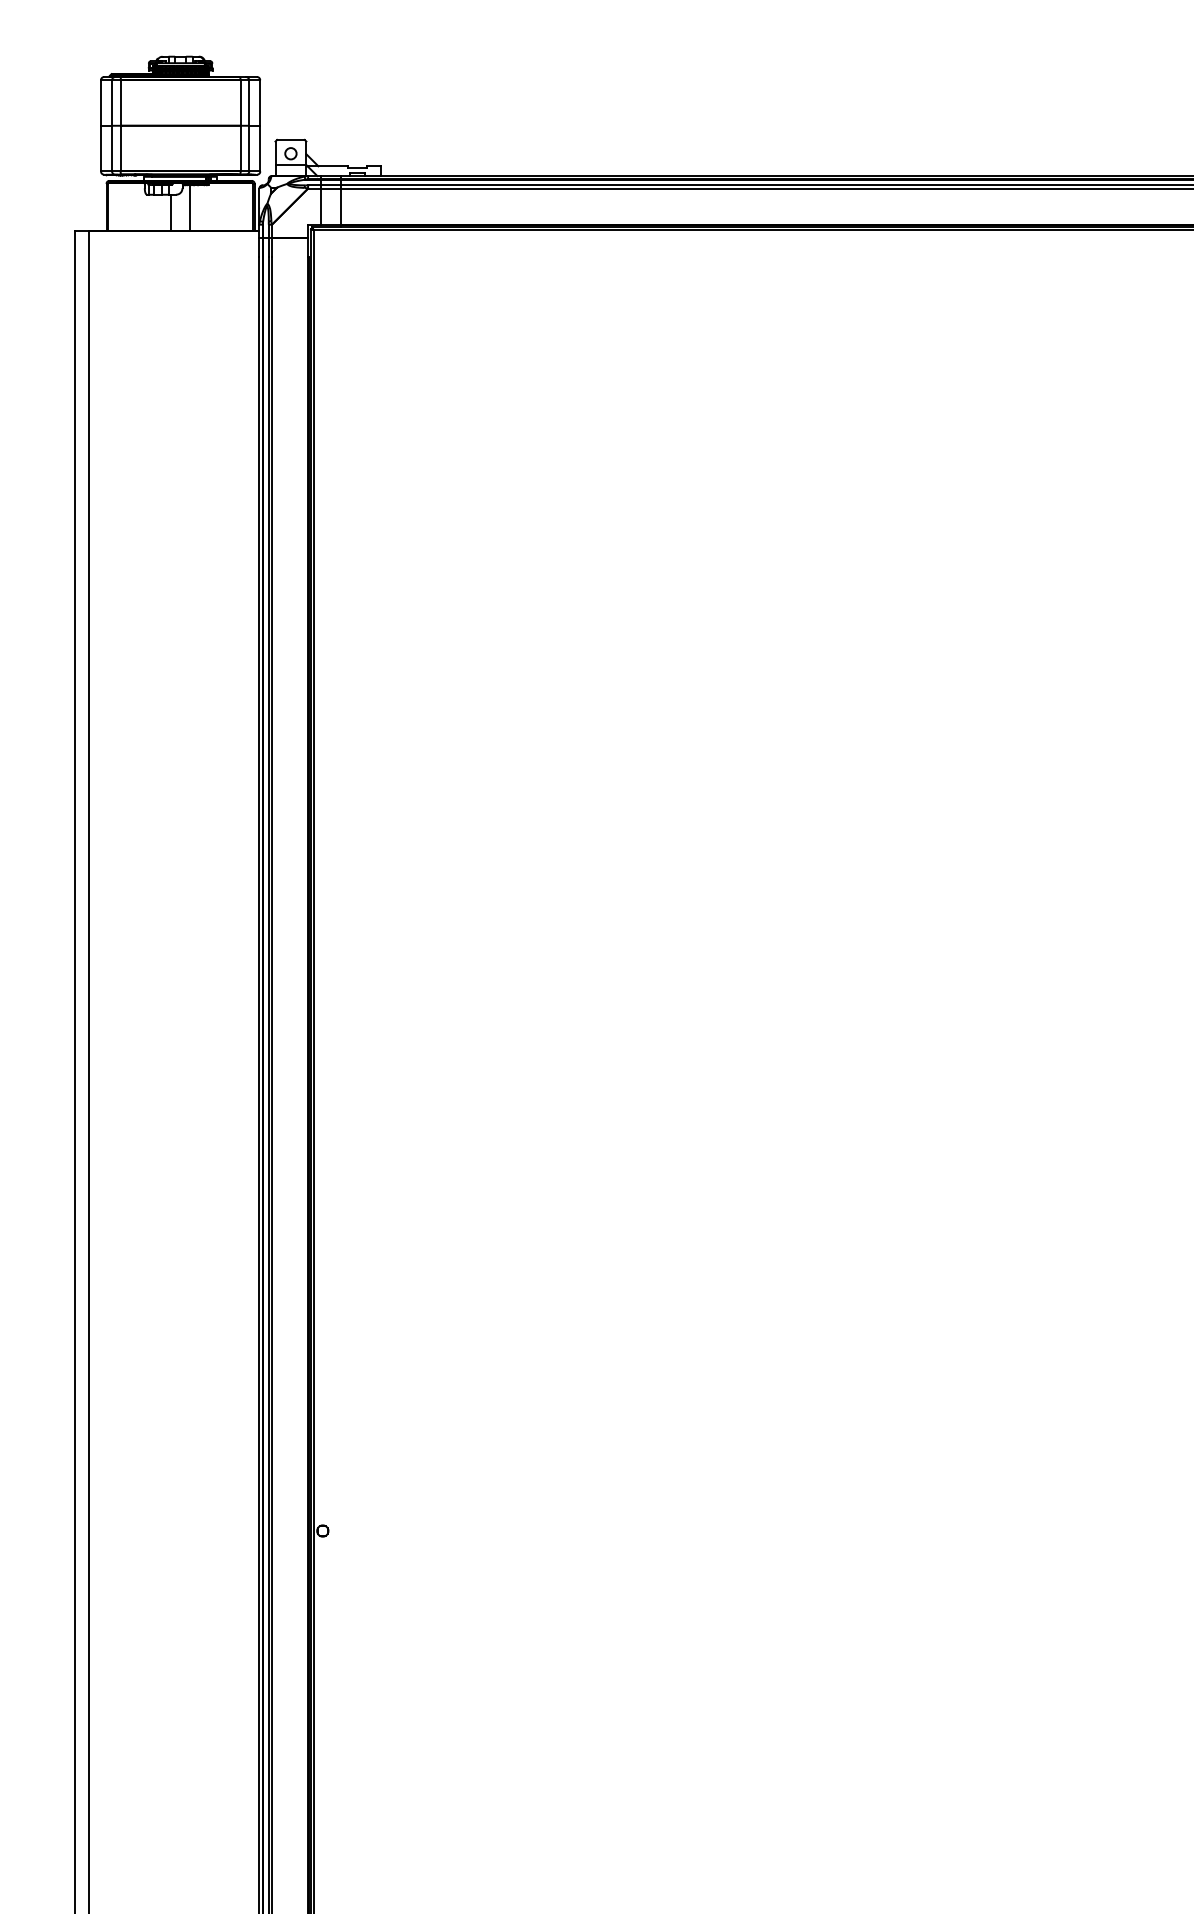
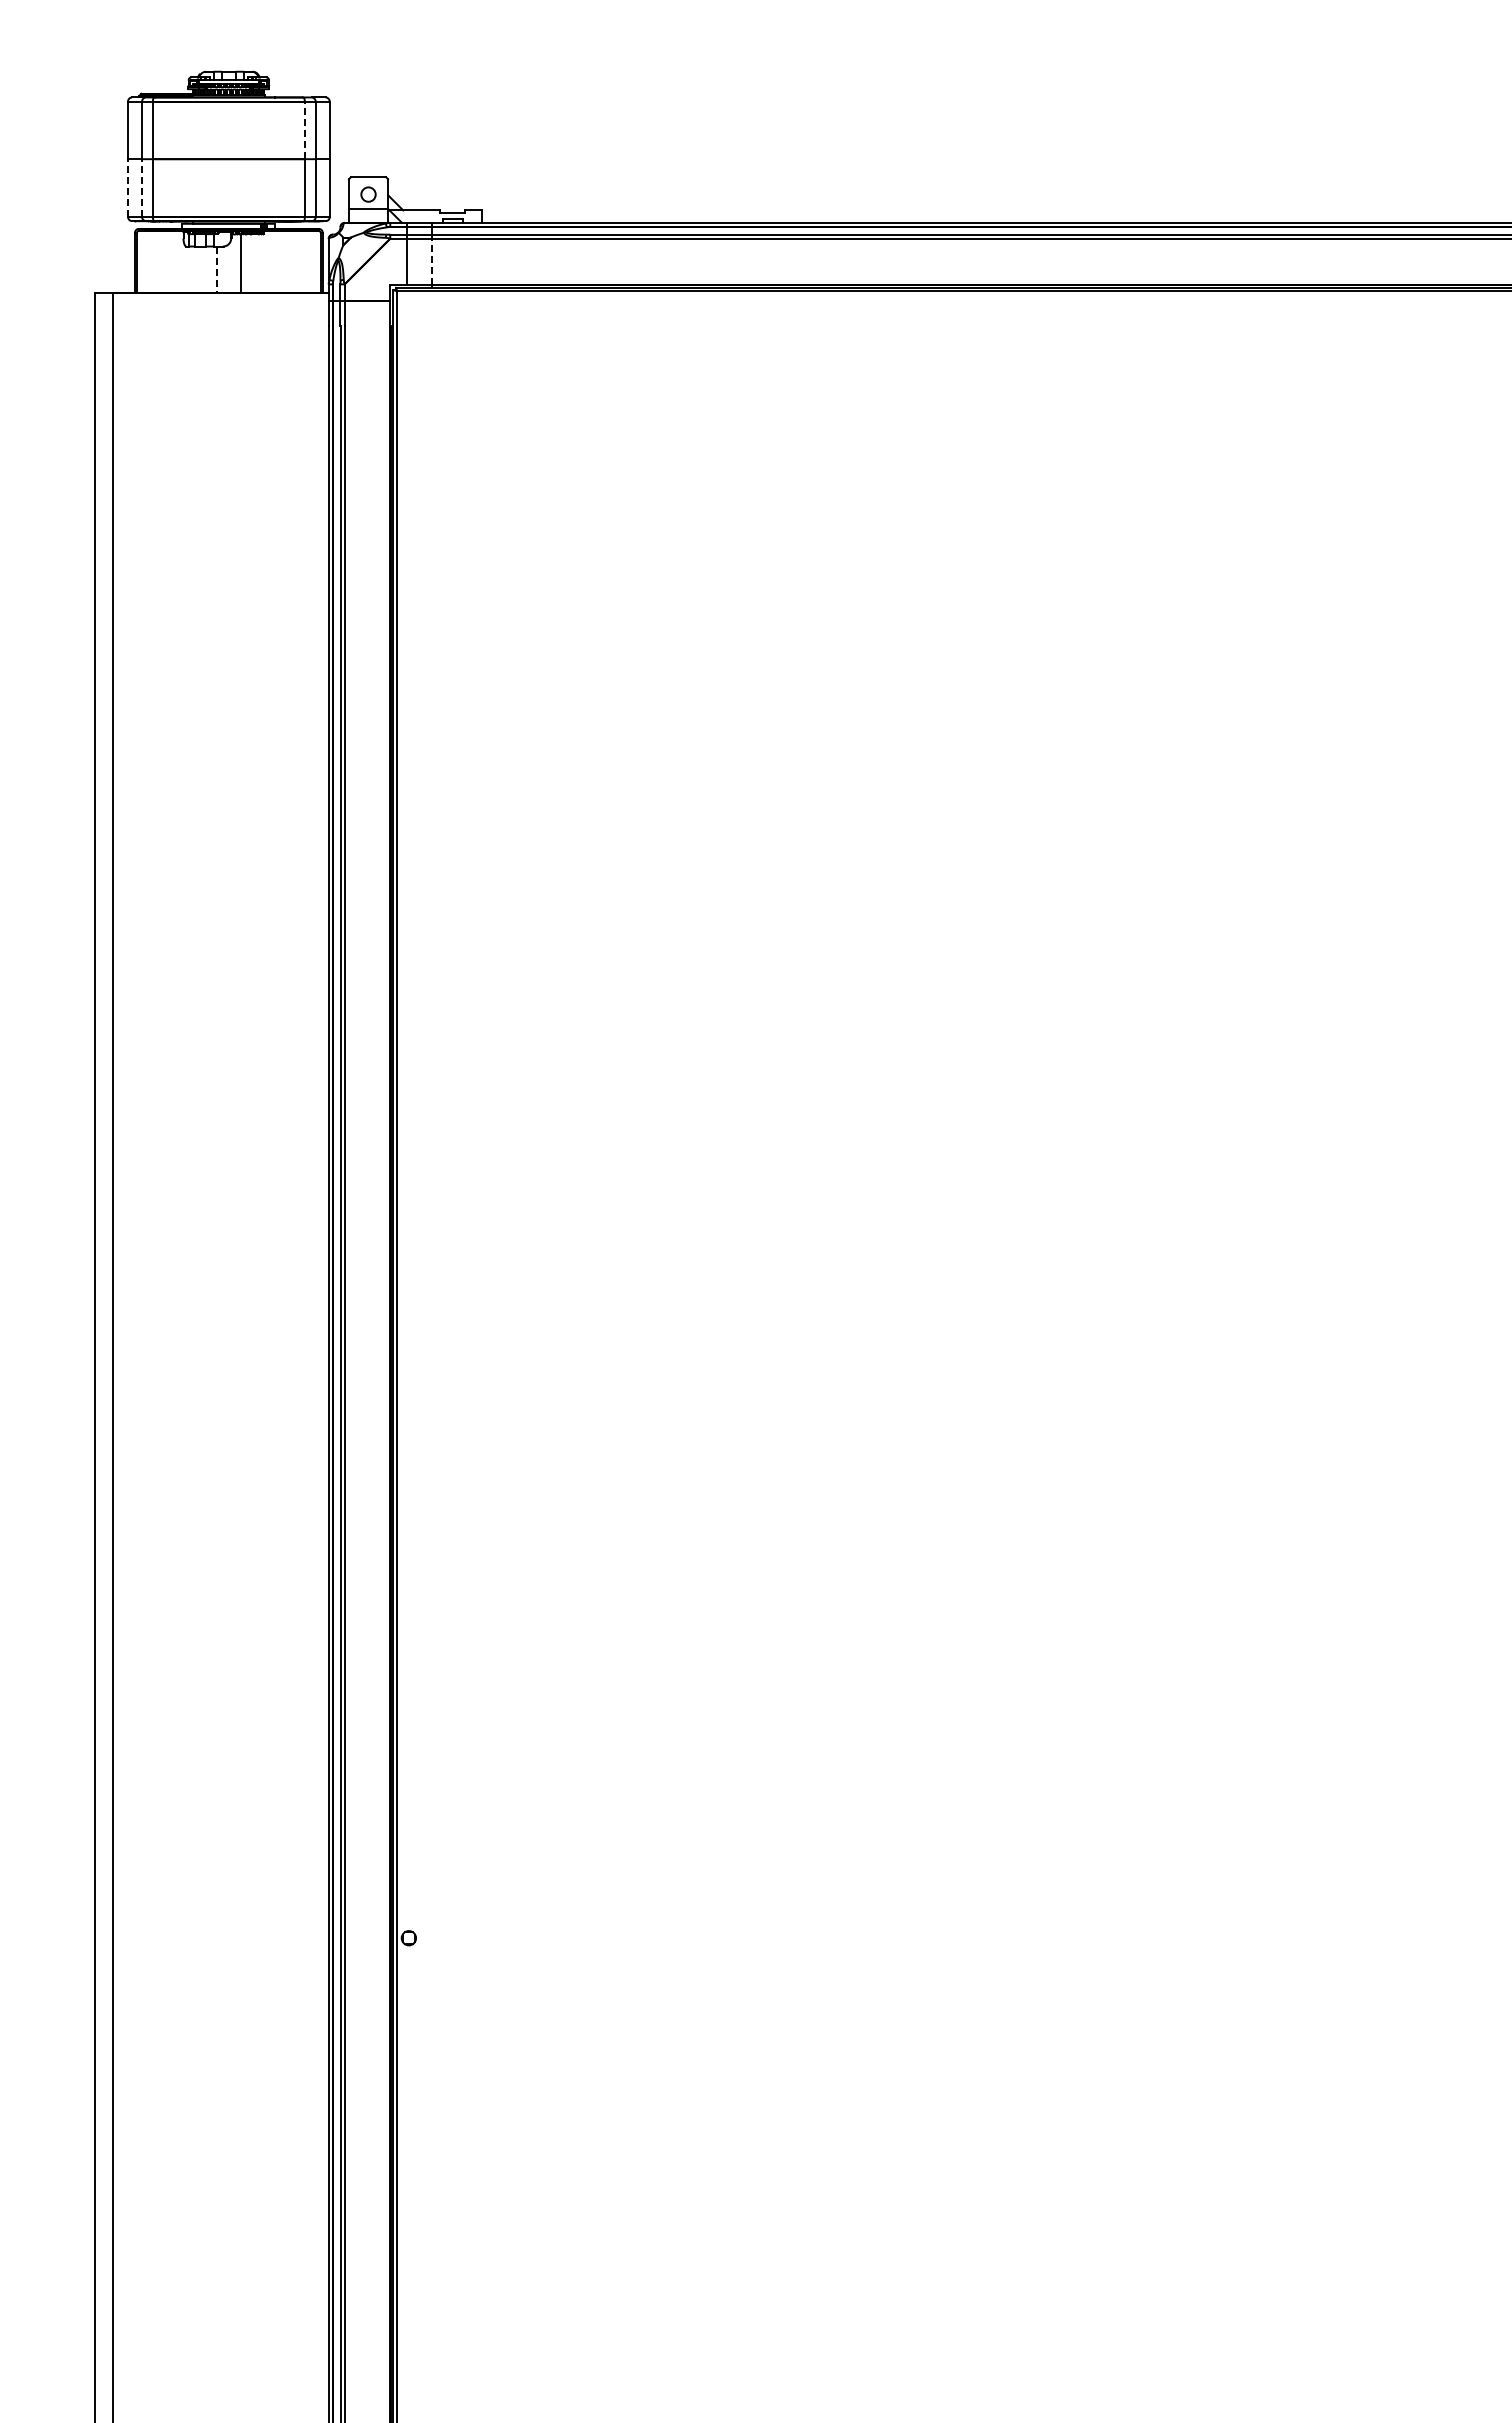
line: (240, 103) -> (304, 130), solid -> dashed
line: (101, 148) -> (128, 188), solid -> dashed
line: (112, 148) -> (142, 188), solid -> dashed
line: (340, 206) -> (431, 261), solid -> dashed
line: (170, 213) -> (216, 270), solid -> dashed

